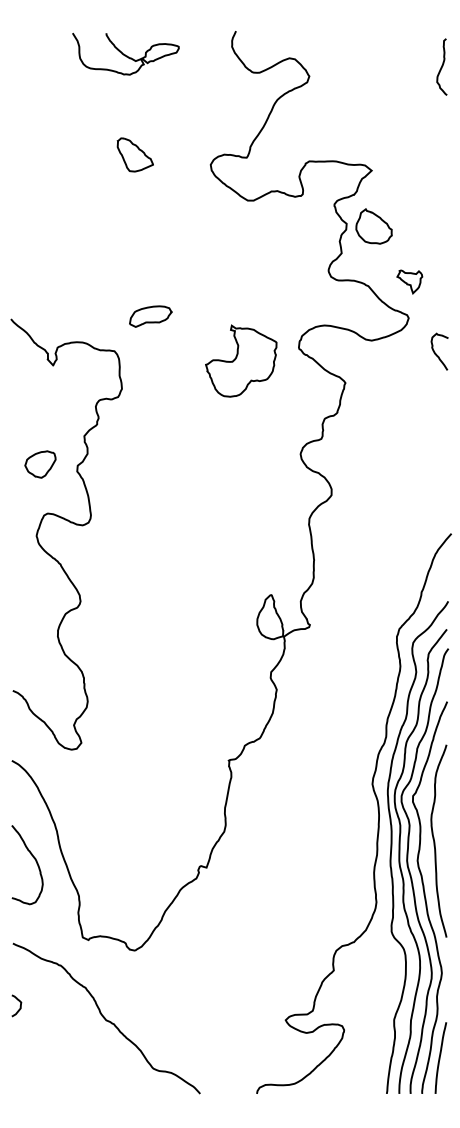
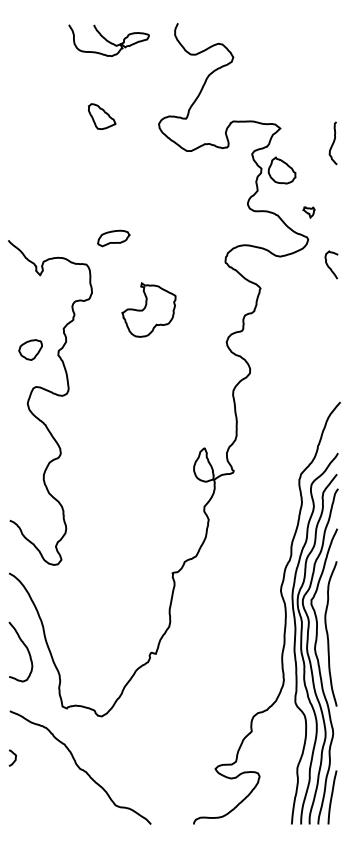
part: (125, 53) -> (108, 40), moved
curve: (440, 67) -> (332, 143), moved
part: (409, 282) -> (308, 212), size x0.6
part: (240, 360) -> (148, 309), moved

